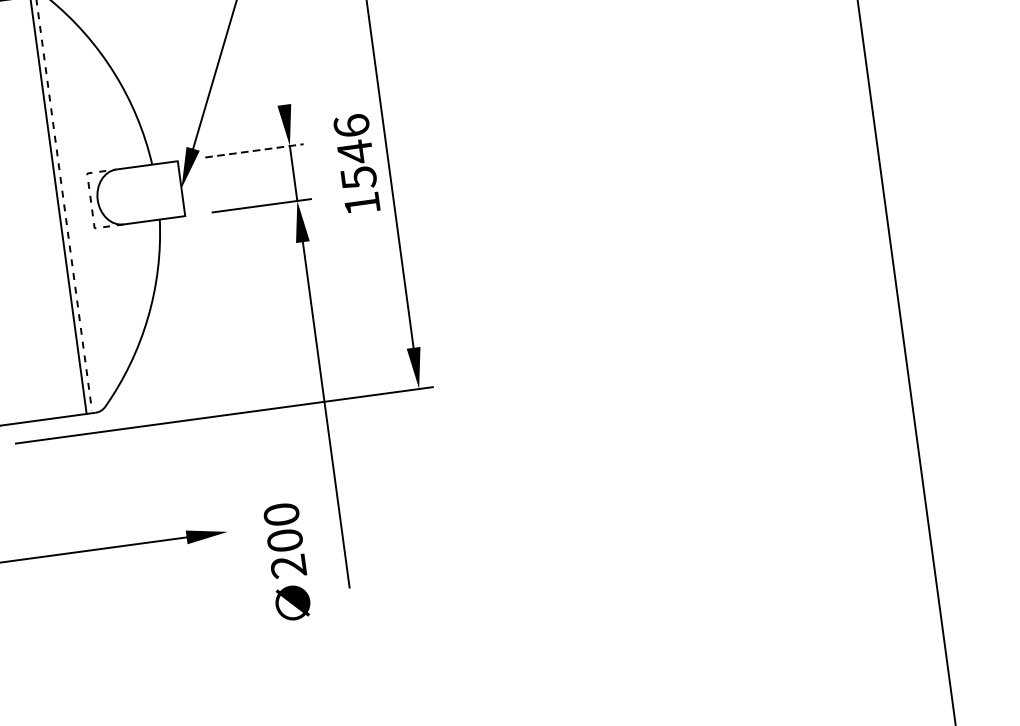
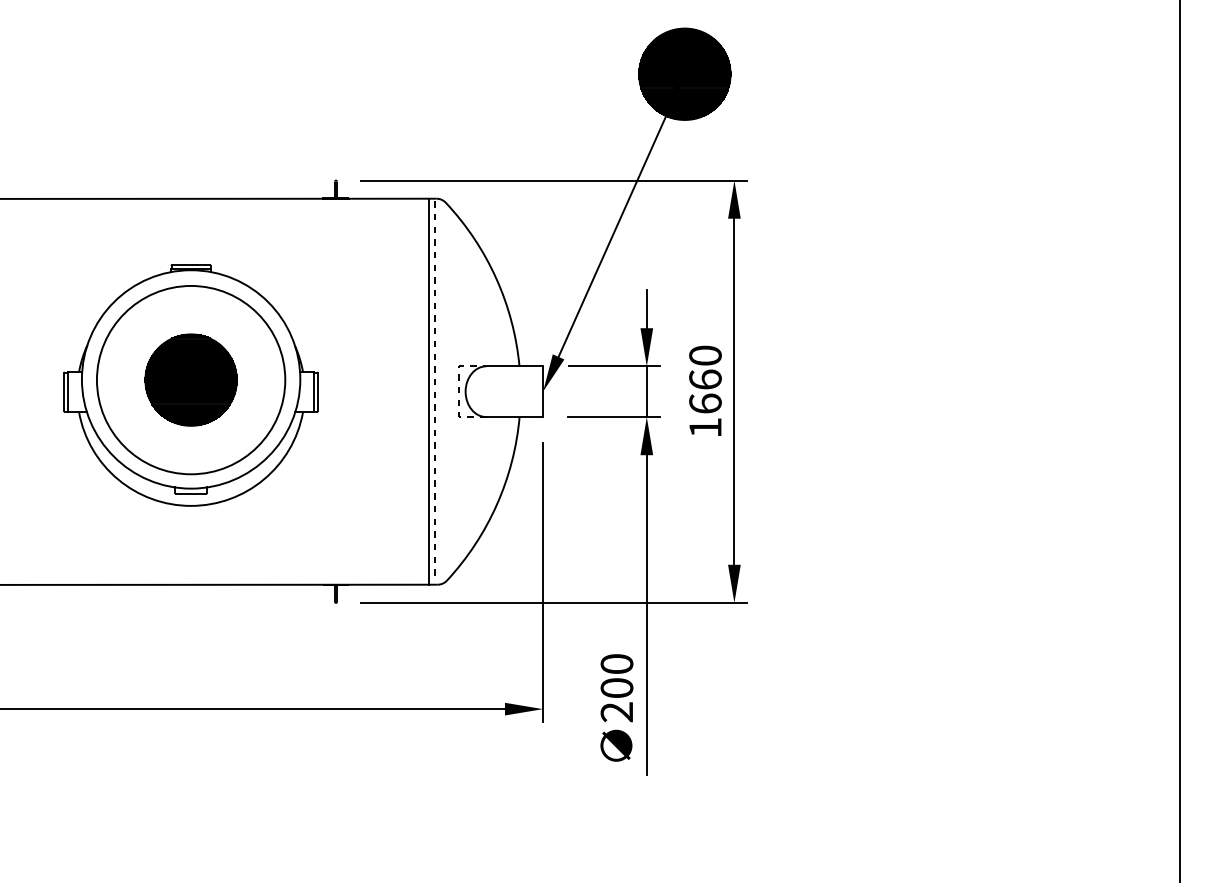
line: (281, 84) -> (646, 309), added
line: (254, 150) -> (614, 366), dashed -> solid
text: (355, 151) -> (705, 379), 1546 -> 1660
line: (209, 393) -> (543, 581), added
text: (287, 561) -> (616, 707), moved

